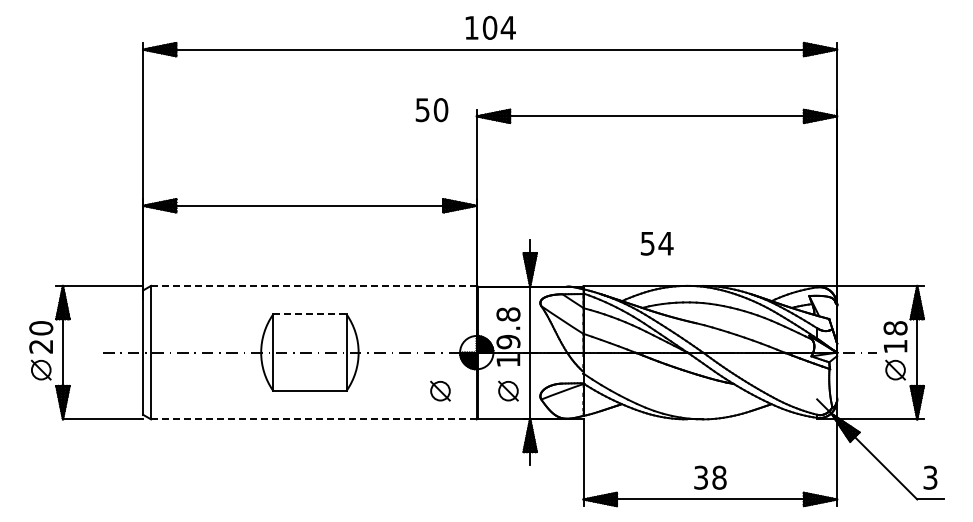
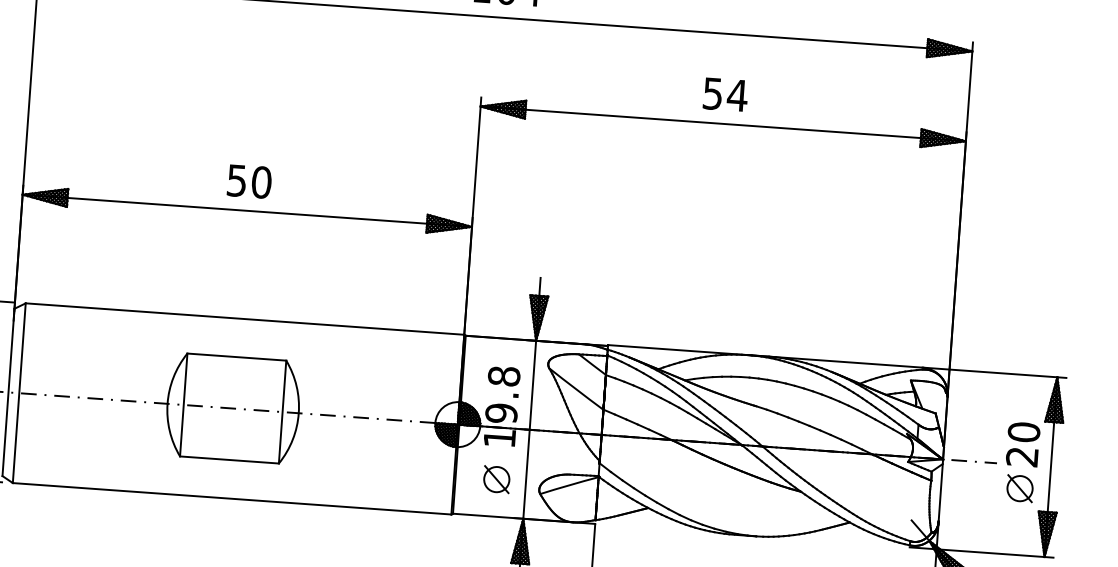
text: (431, 110) -> (248, 182), moved
text: (656, 243) -> (724, 94), moved
line: (313, 285) -> (244, 318), dashed -> solid
line: (309, 314) -> (236, 357), dashed -> solid
text: (895, 337) -> (1023, 444), 18 -> 20
part: (440, 390) -> (405, 472), removed
line: (313, 419) -> (231, 498), dashed -> solid

